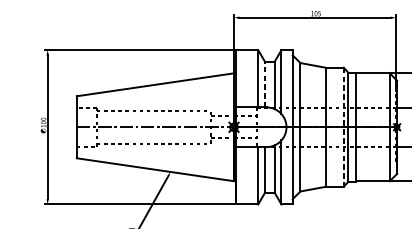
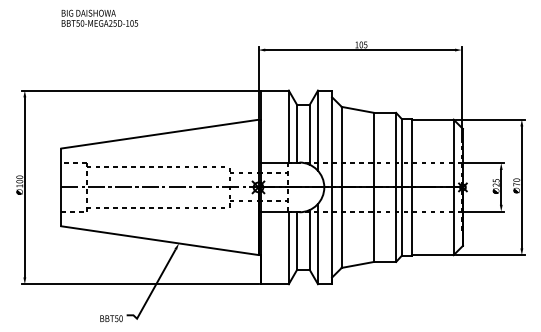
line: (265, 84) -> (297, 133), dashed -> solid
line: (344, 127) -> (396, 187), dashed -> solid

